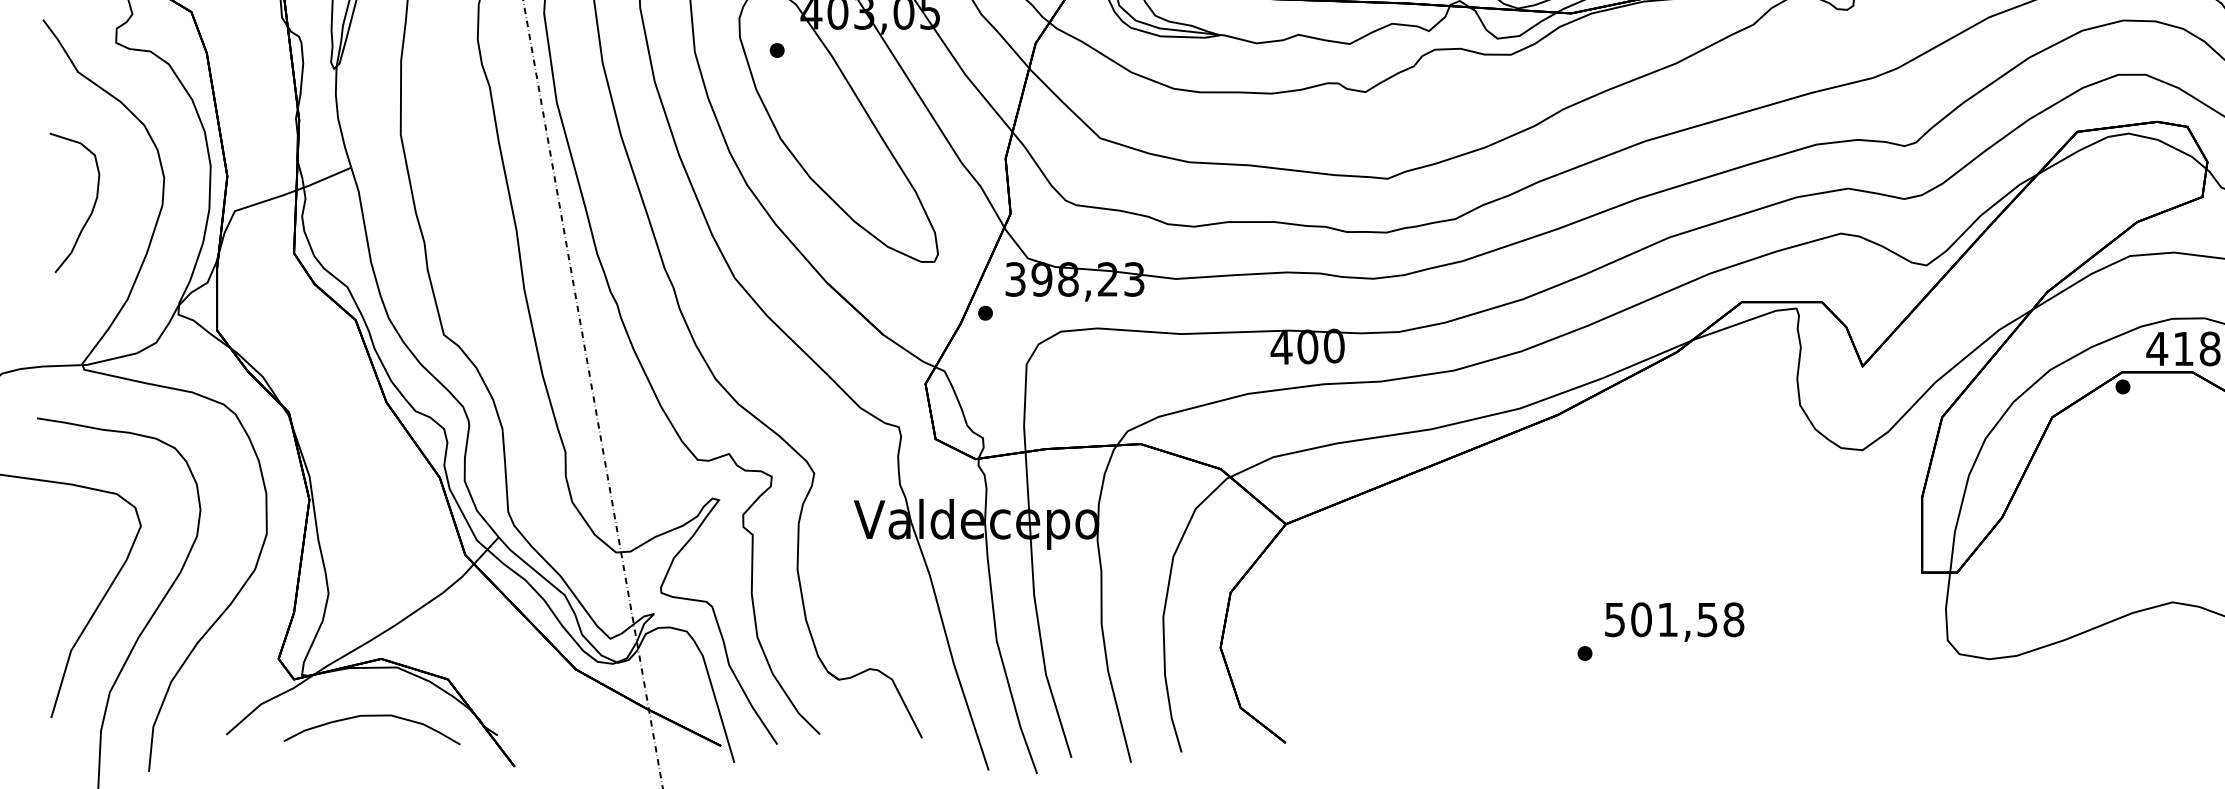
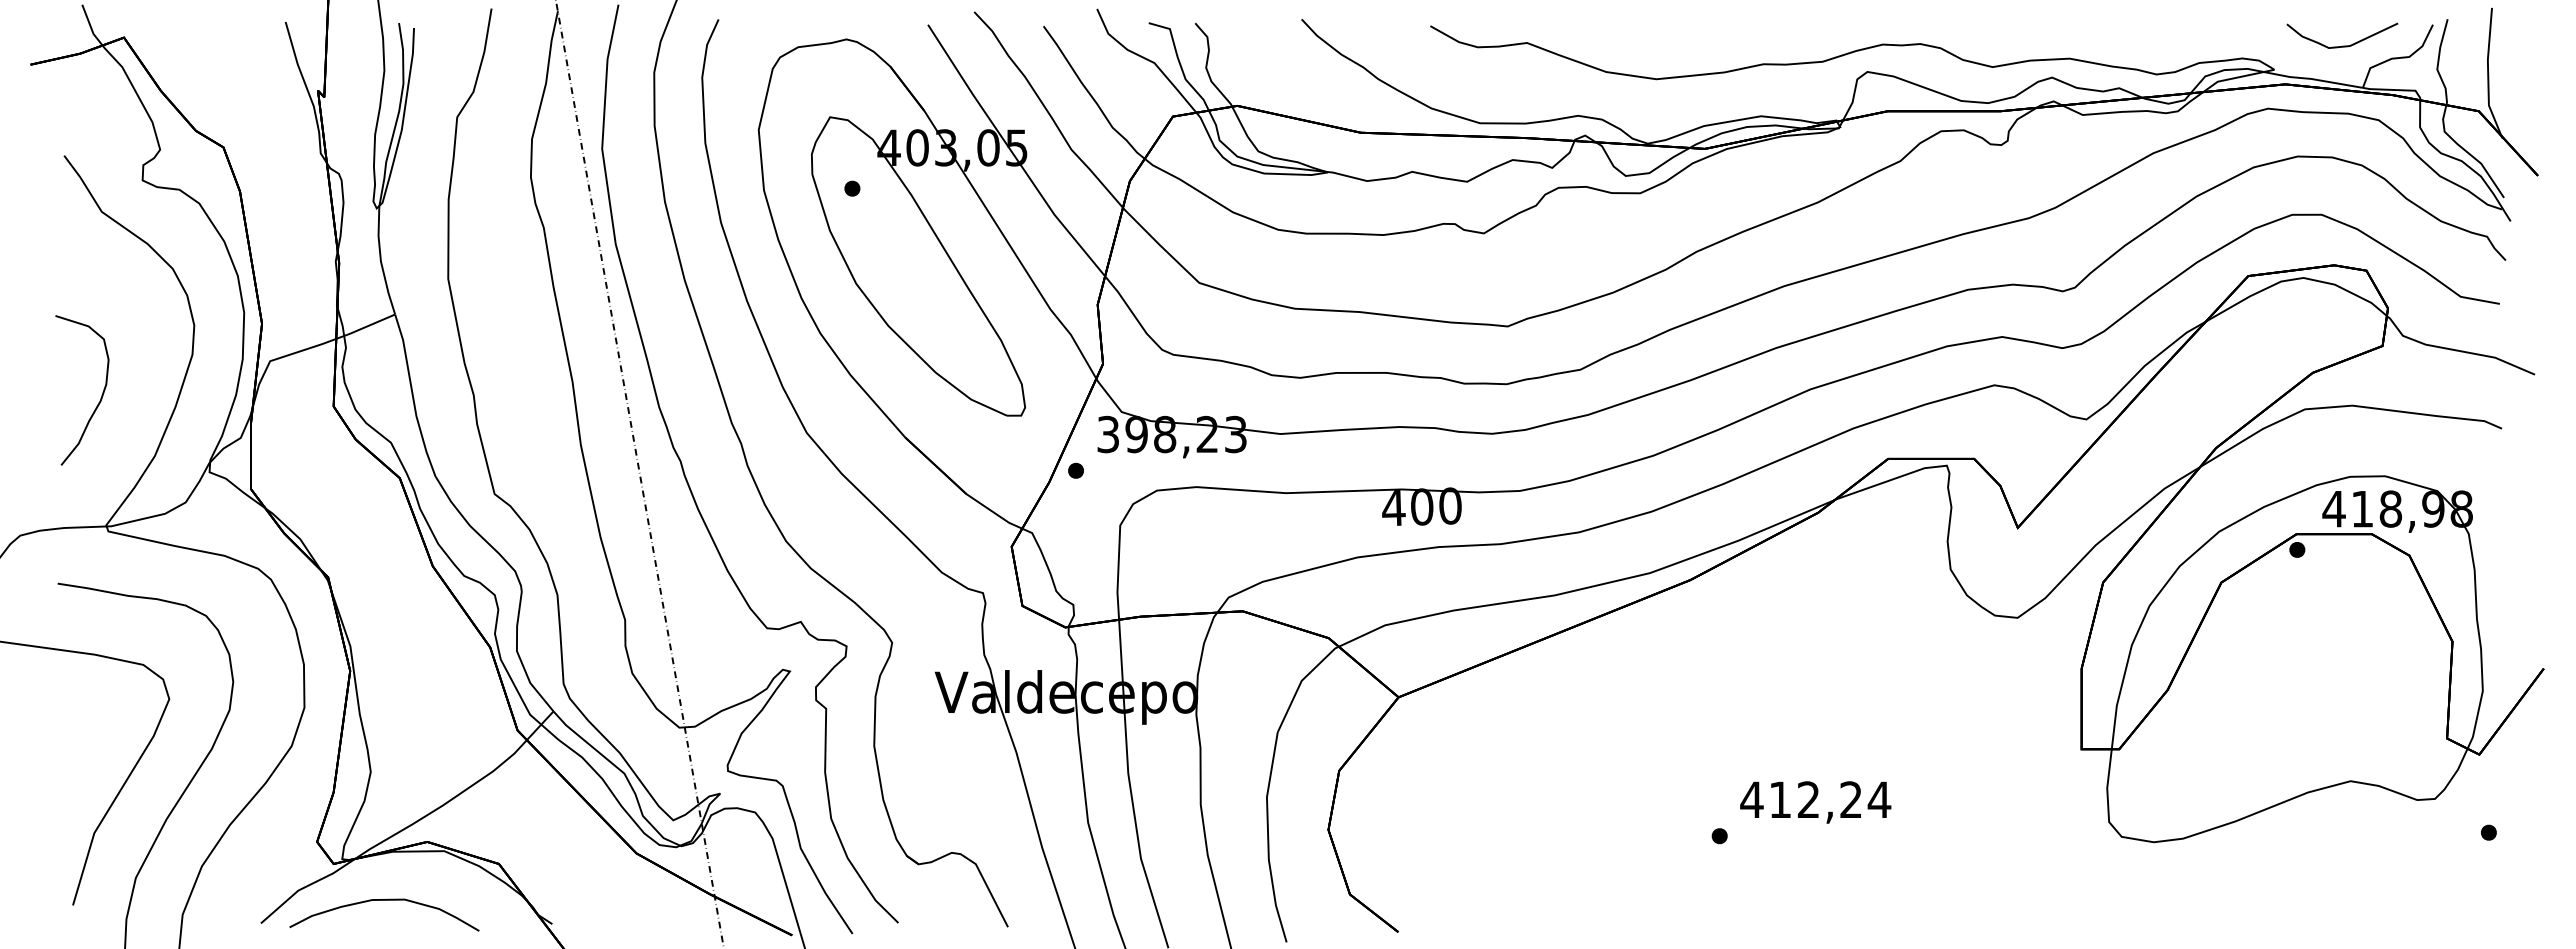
curve: (91, 209) -> (100, 397), moved
text: (1674, 619) -> (1815, 799), 501,58 -> 412,24
curve: (372, 716) -> (384, 900), moved

